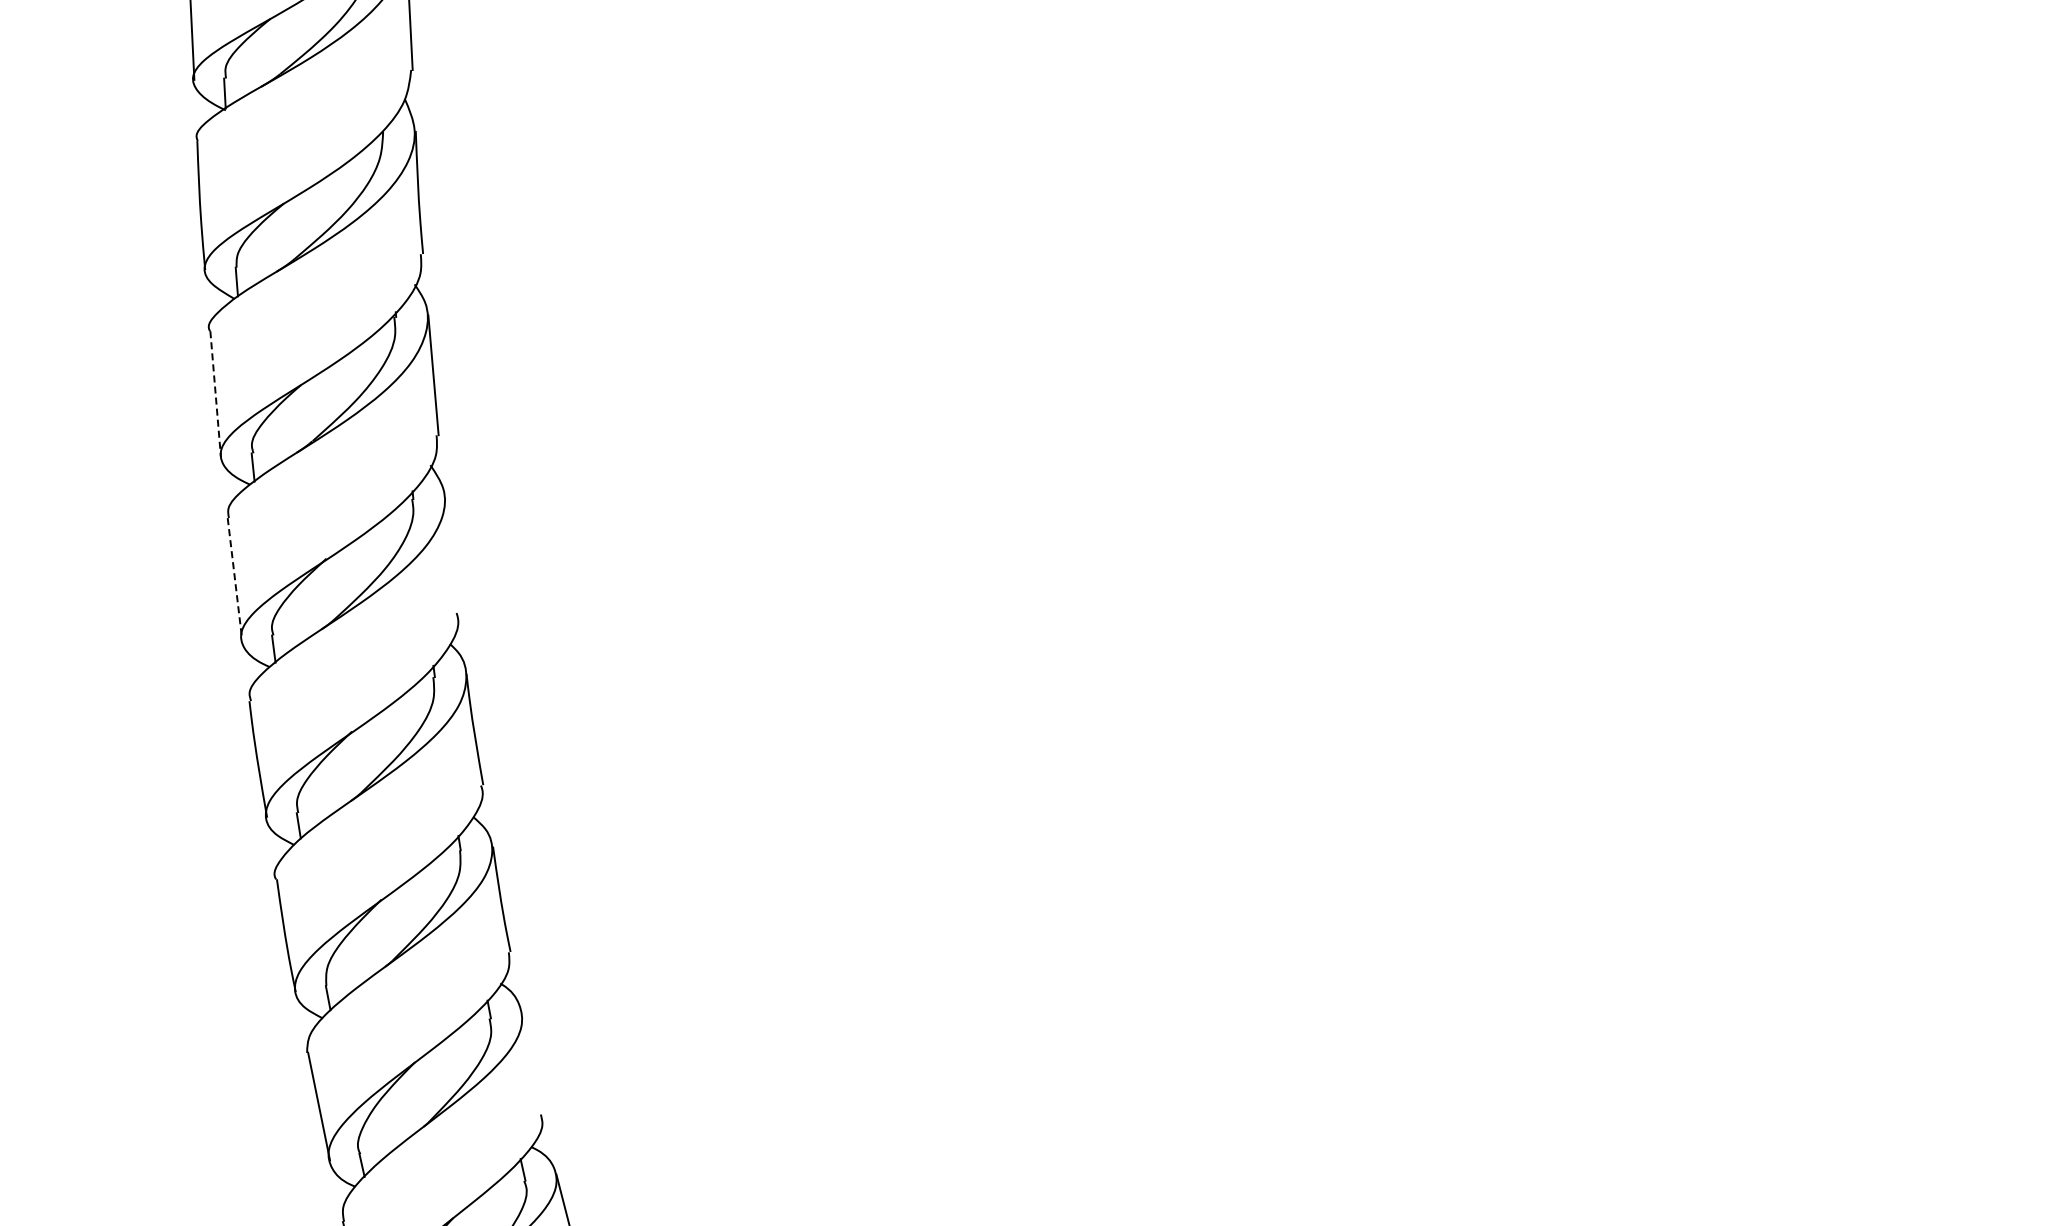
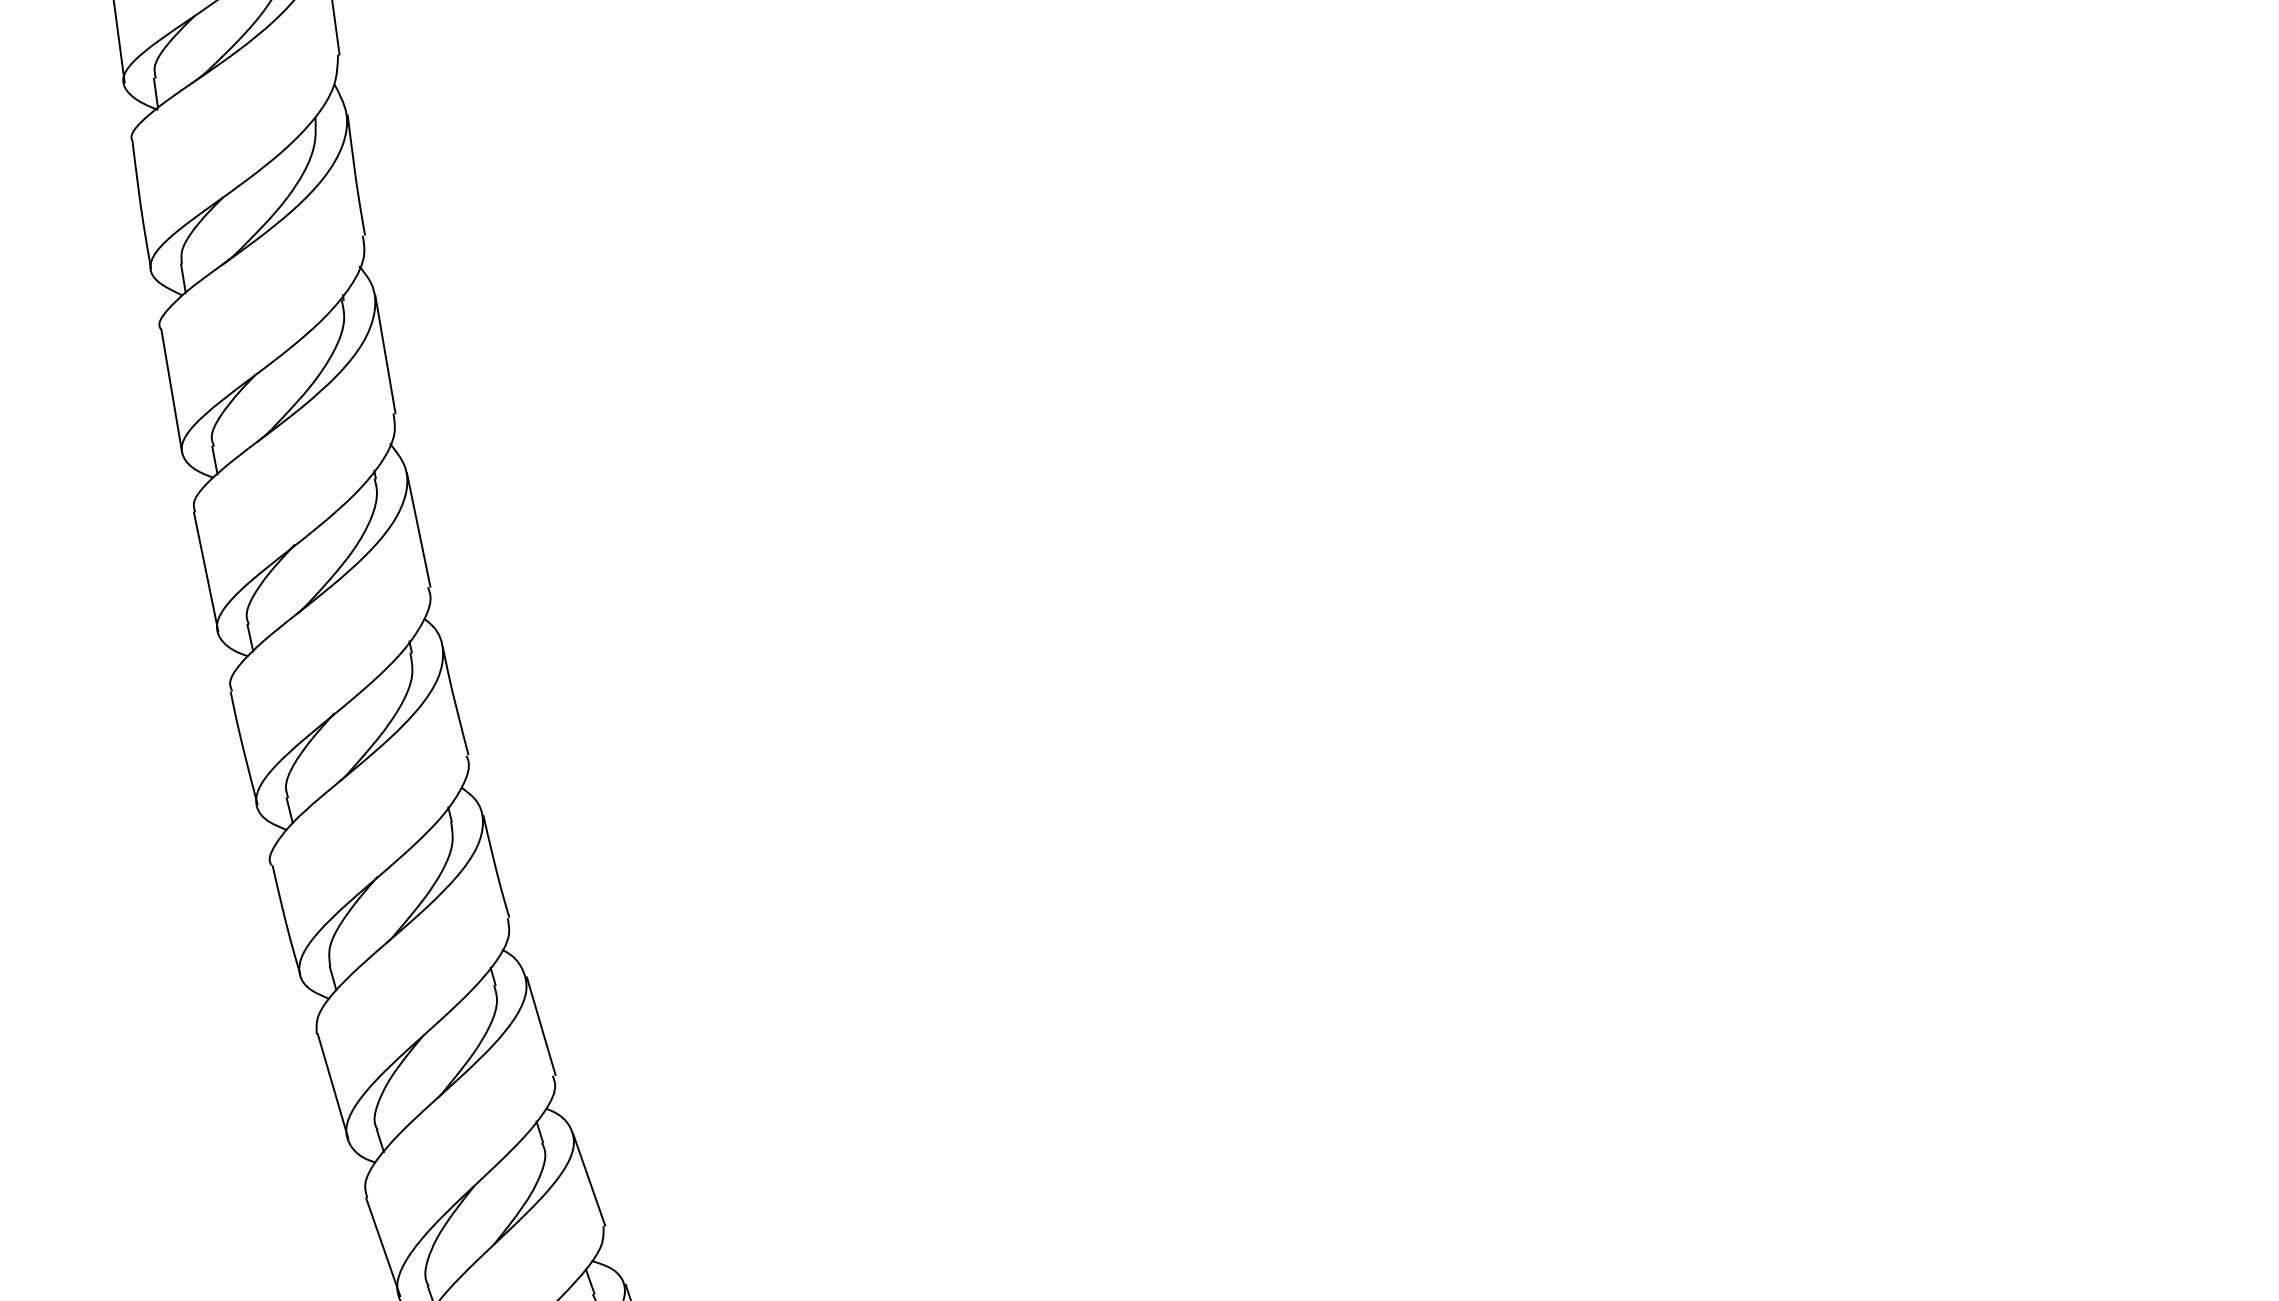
line: (215, 394) -> (171, 391), dashed -> solid
line: (451, 554) -> (418, 529), added
line: (235, 578) -> (206, 571), dashed -> solid
line: (532, 1063) -> (540, 1026), added

